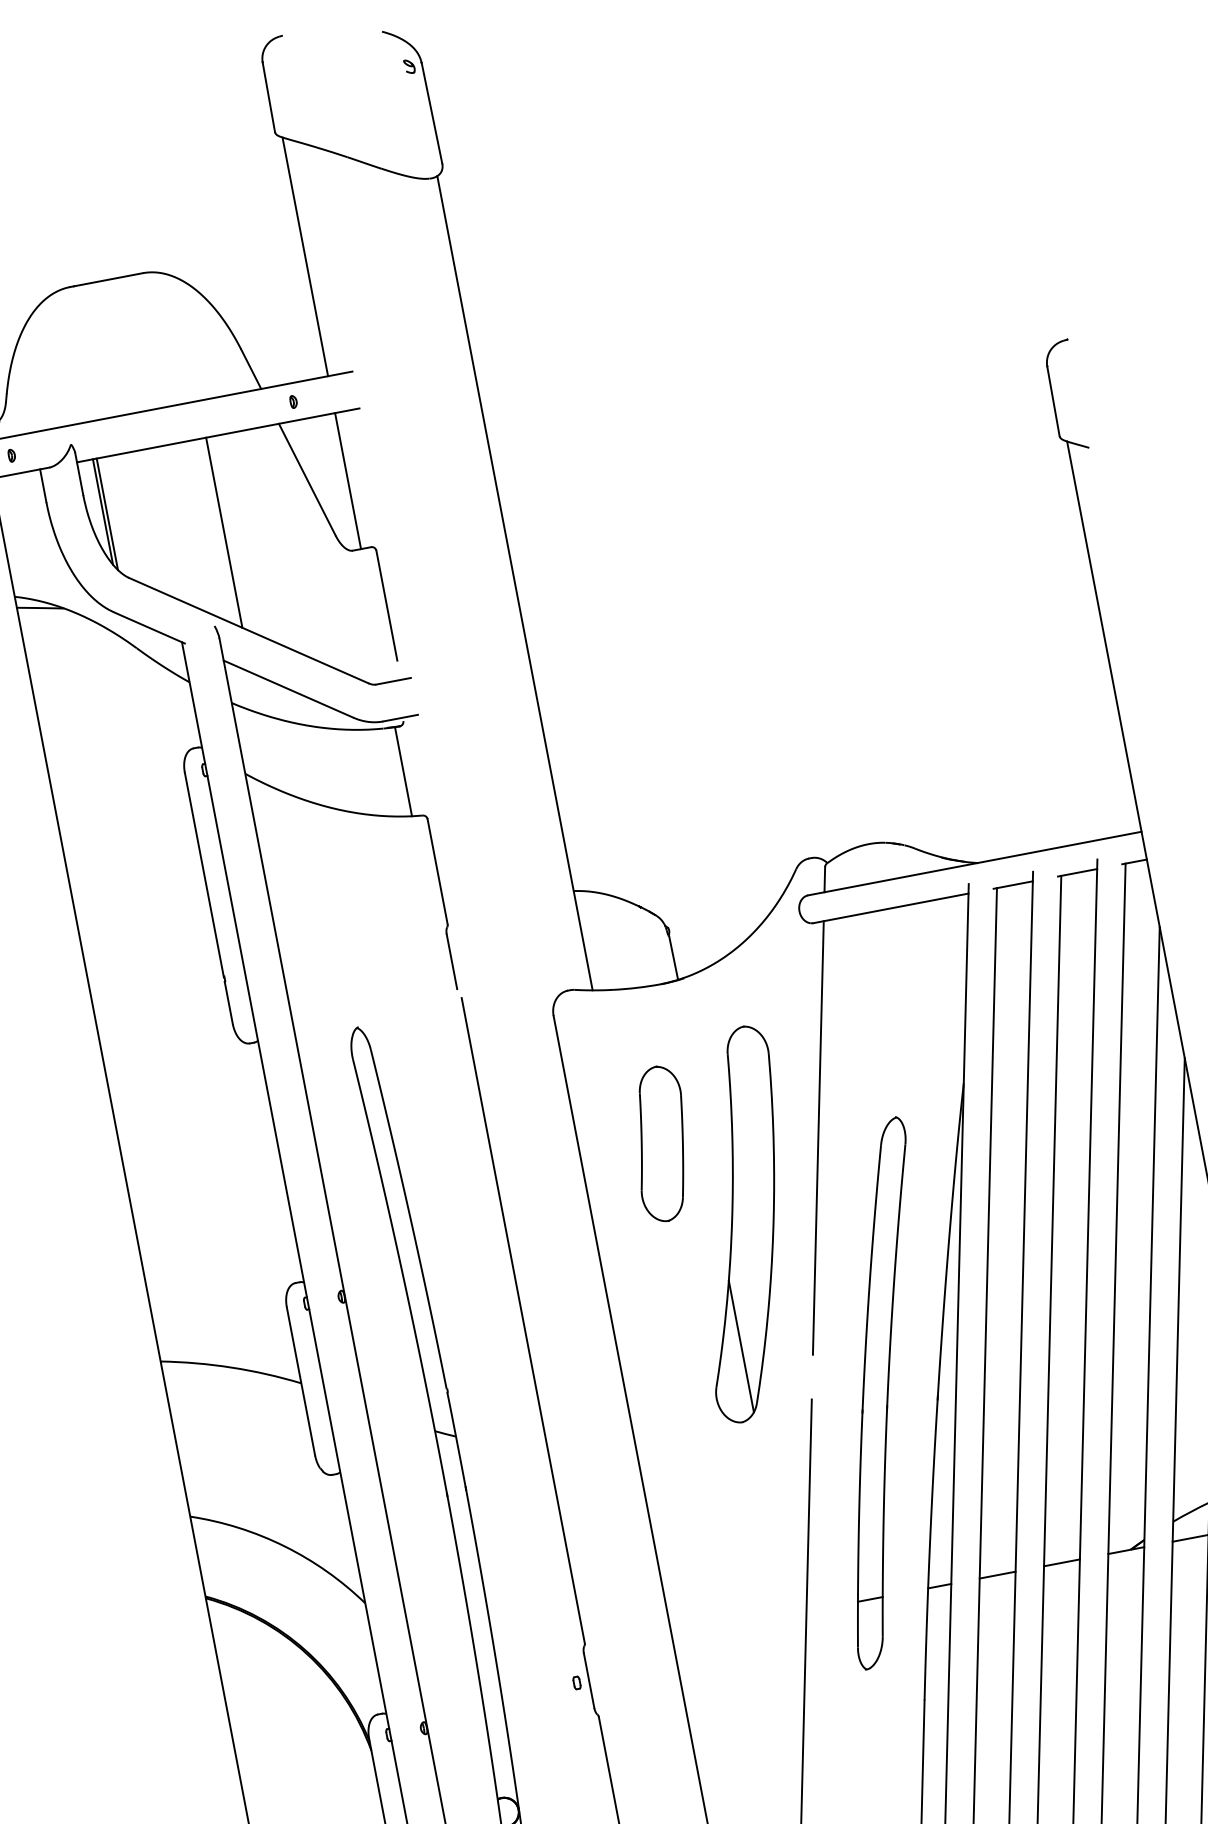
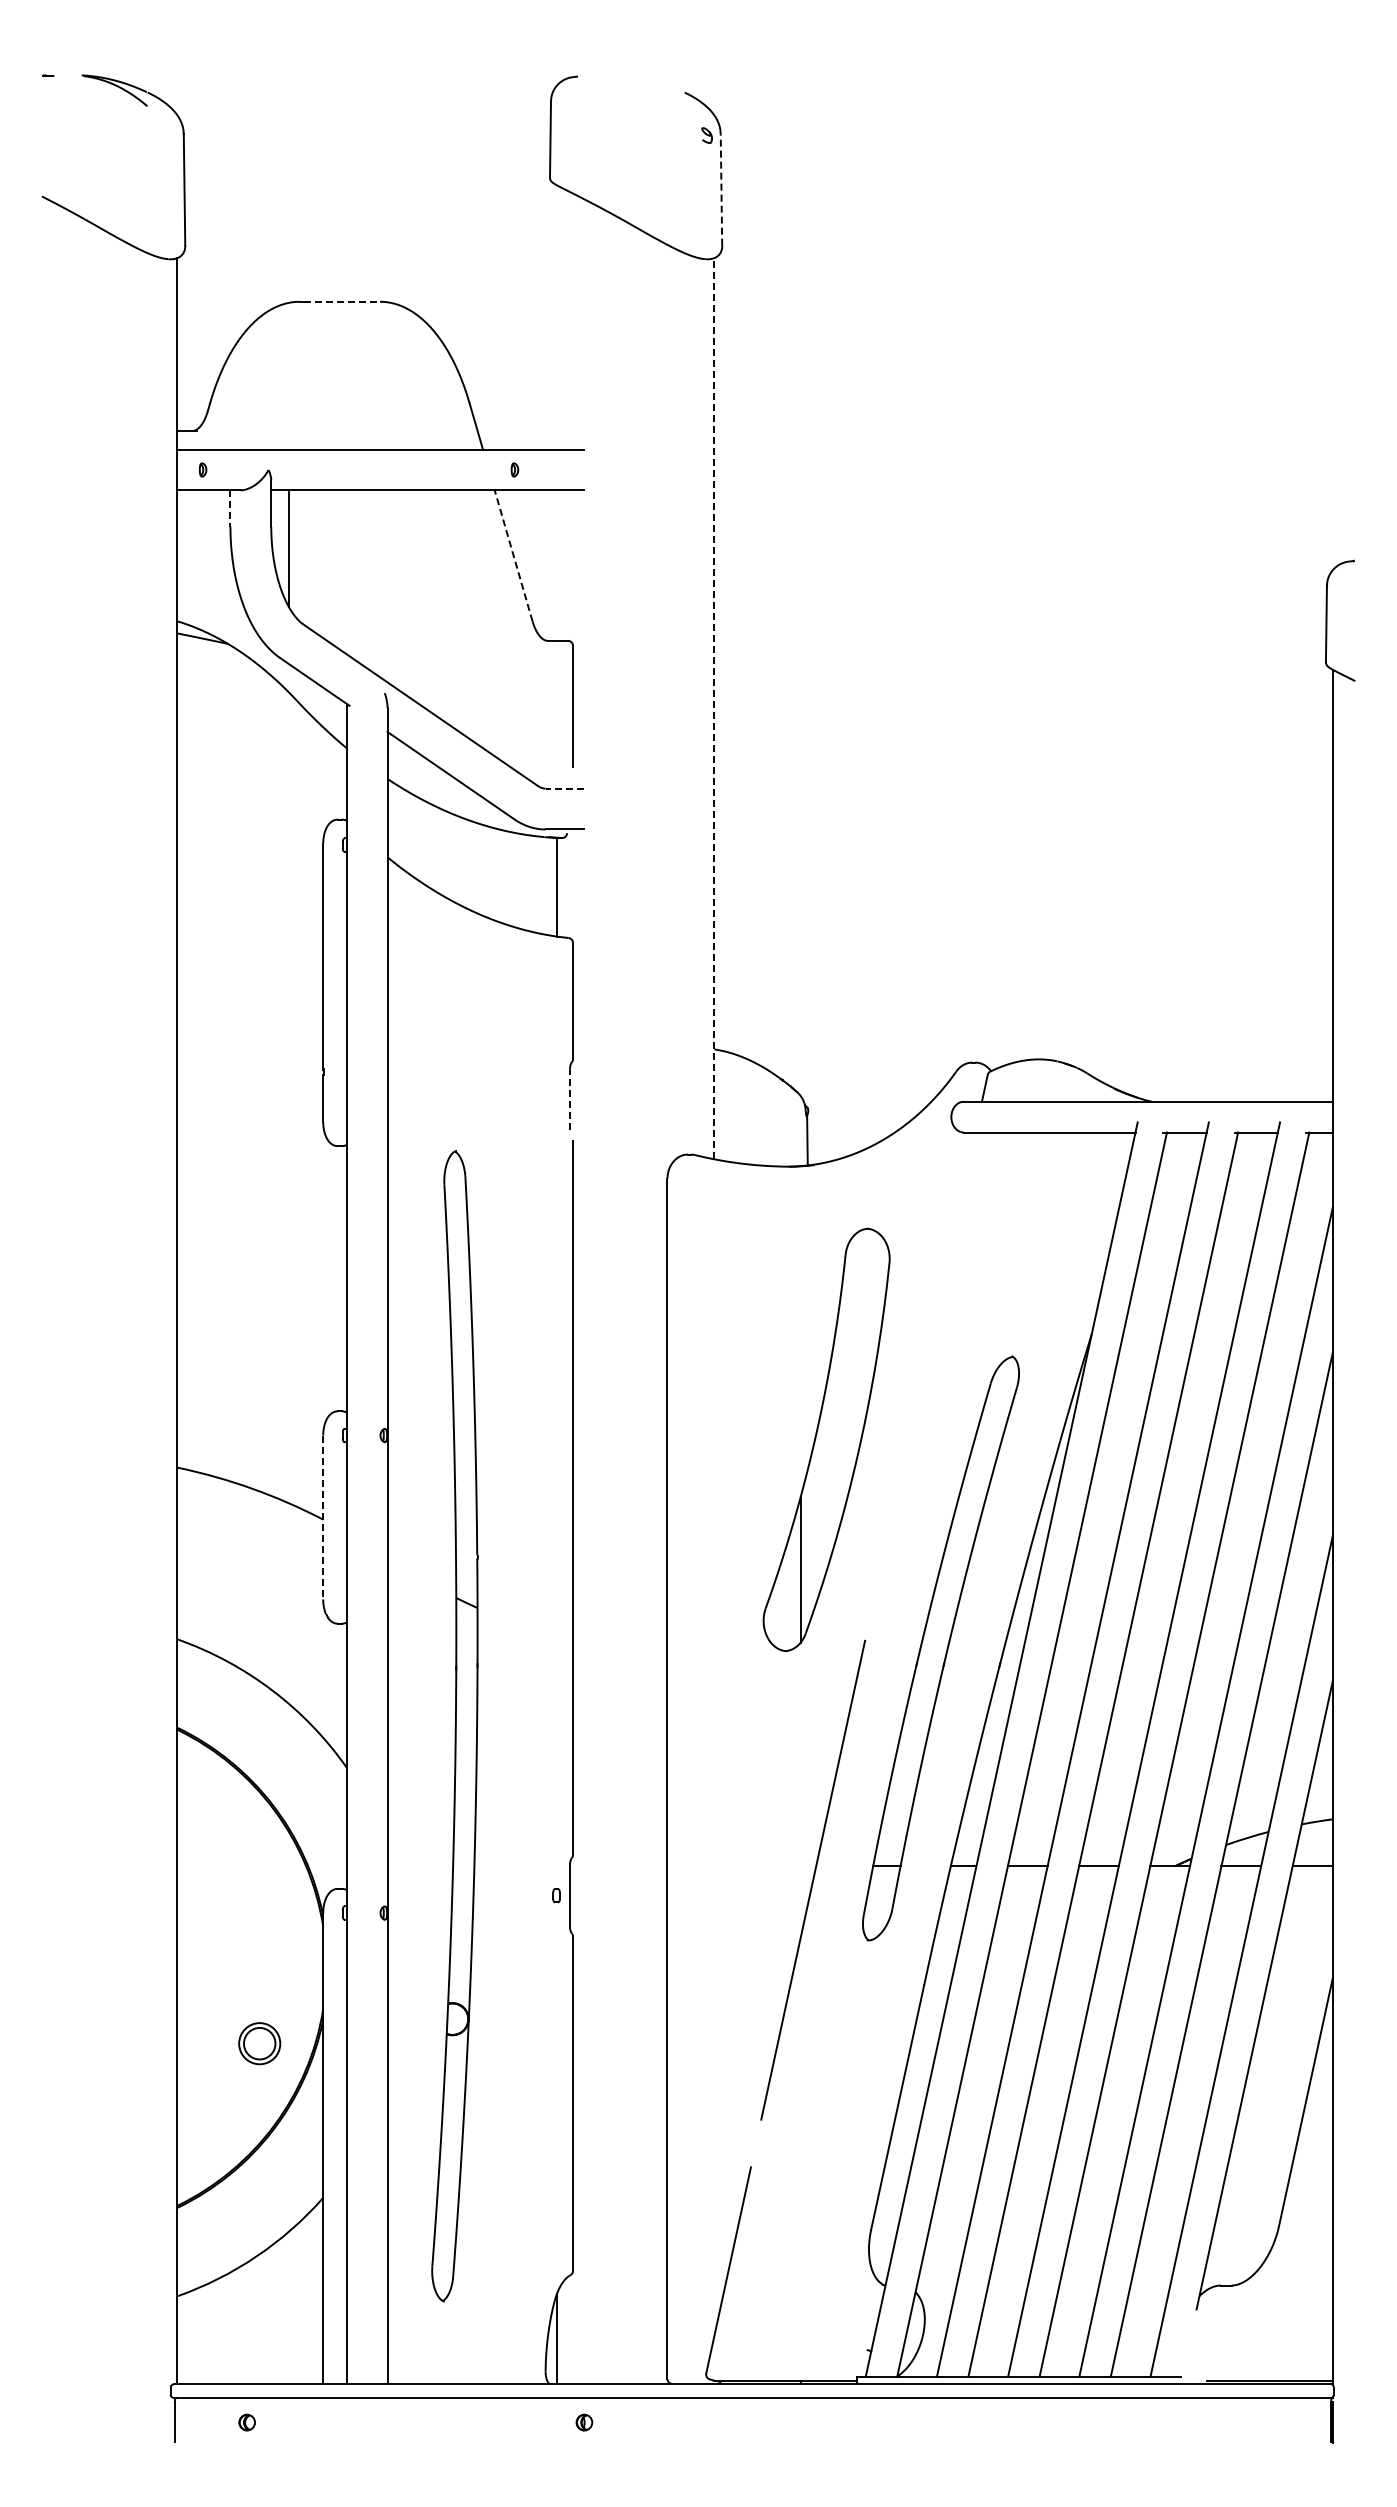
line: (431, 112) -> (721, 189), solid -> dashed
line: (304, 257) -> (556, 317), removed
line: (108, 279) -> (342, 301), solid -> dashed
line: (307, 479) -> (513, 555), solid -> dashed
line: (347, 481) -> (556, 565), removed
line: (43, 486) -> (230, 509), solid -> dashed
line: (107, 513) -> (293, 551), removed
line: (224, 532) -> (414, 595), removed
line: (515, 583) -> (714, 708), solid -> dashed
line: (393, 681) -> (564, 788), solid -> dashed
line: (451, 961) -> (569, 1099), solid -> dashed
line: (818, 1137) -> (925, 1362), removed
part: (661, 1143) -> (756, 1336), removed
line: (301, 1381) -> (323, 1517), solid -> dashed

